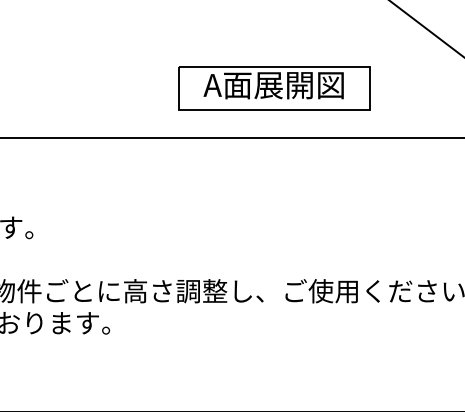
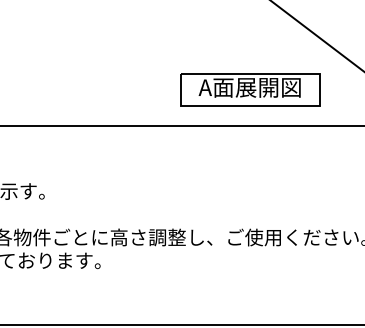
part: (274, 87) -> (250, 89), moved

